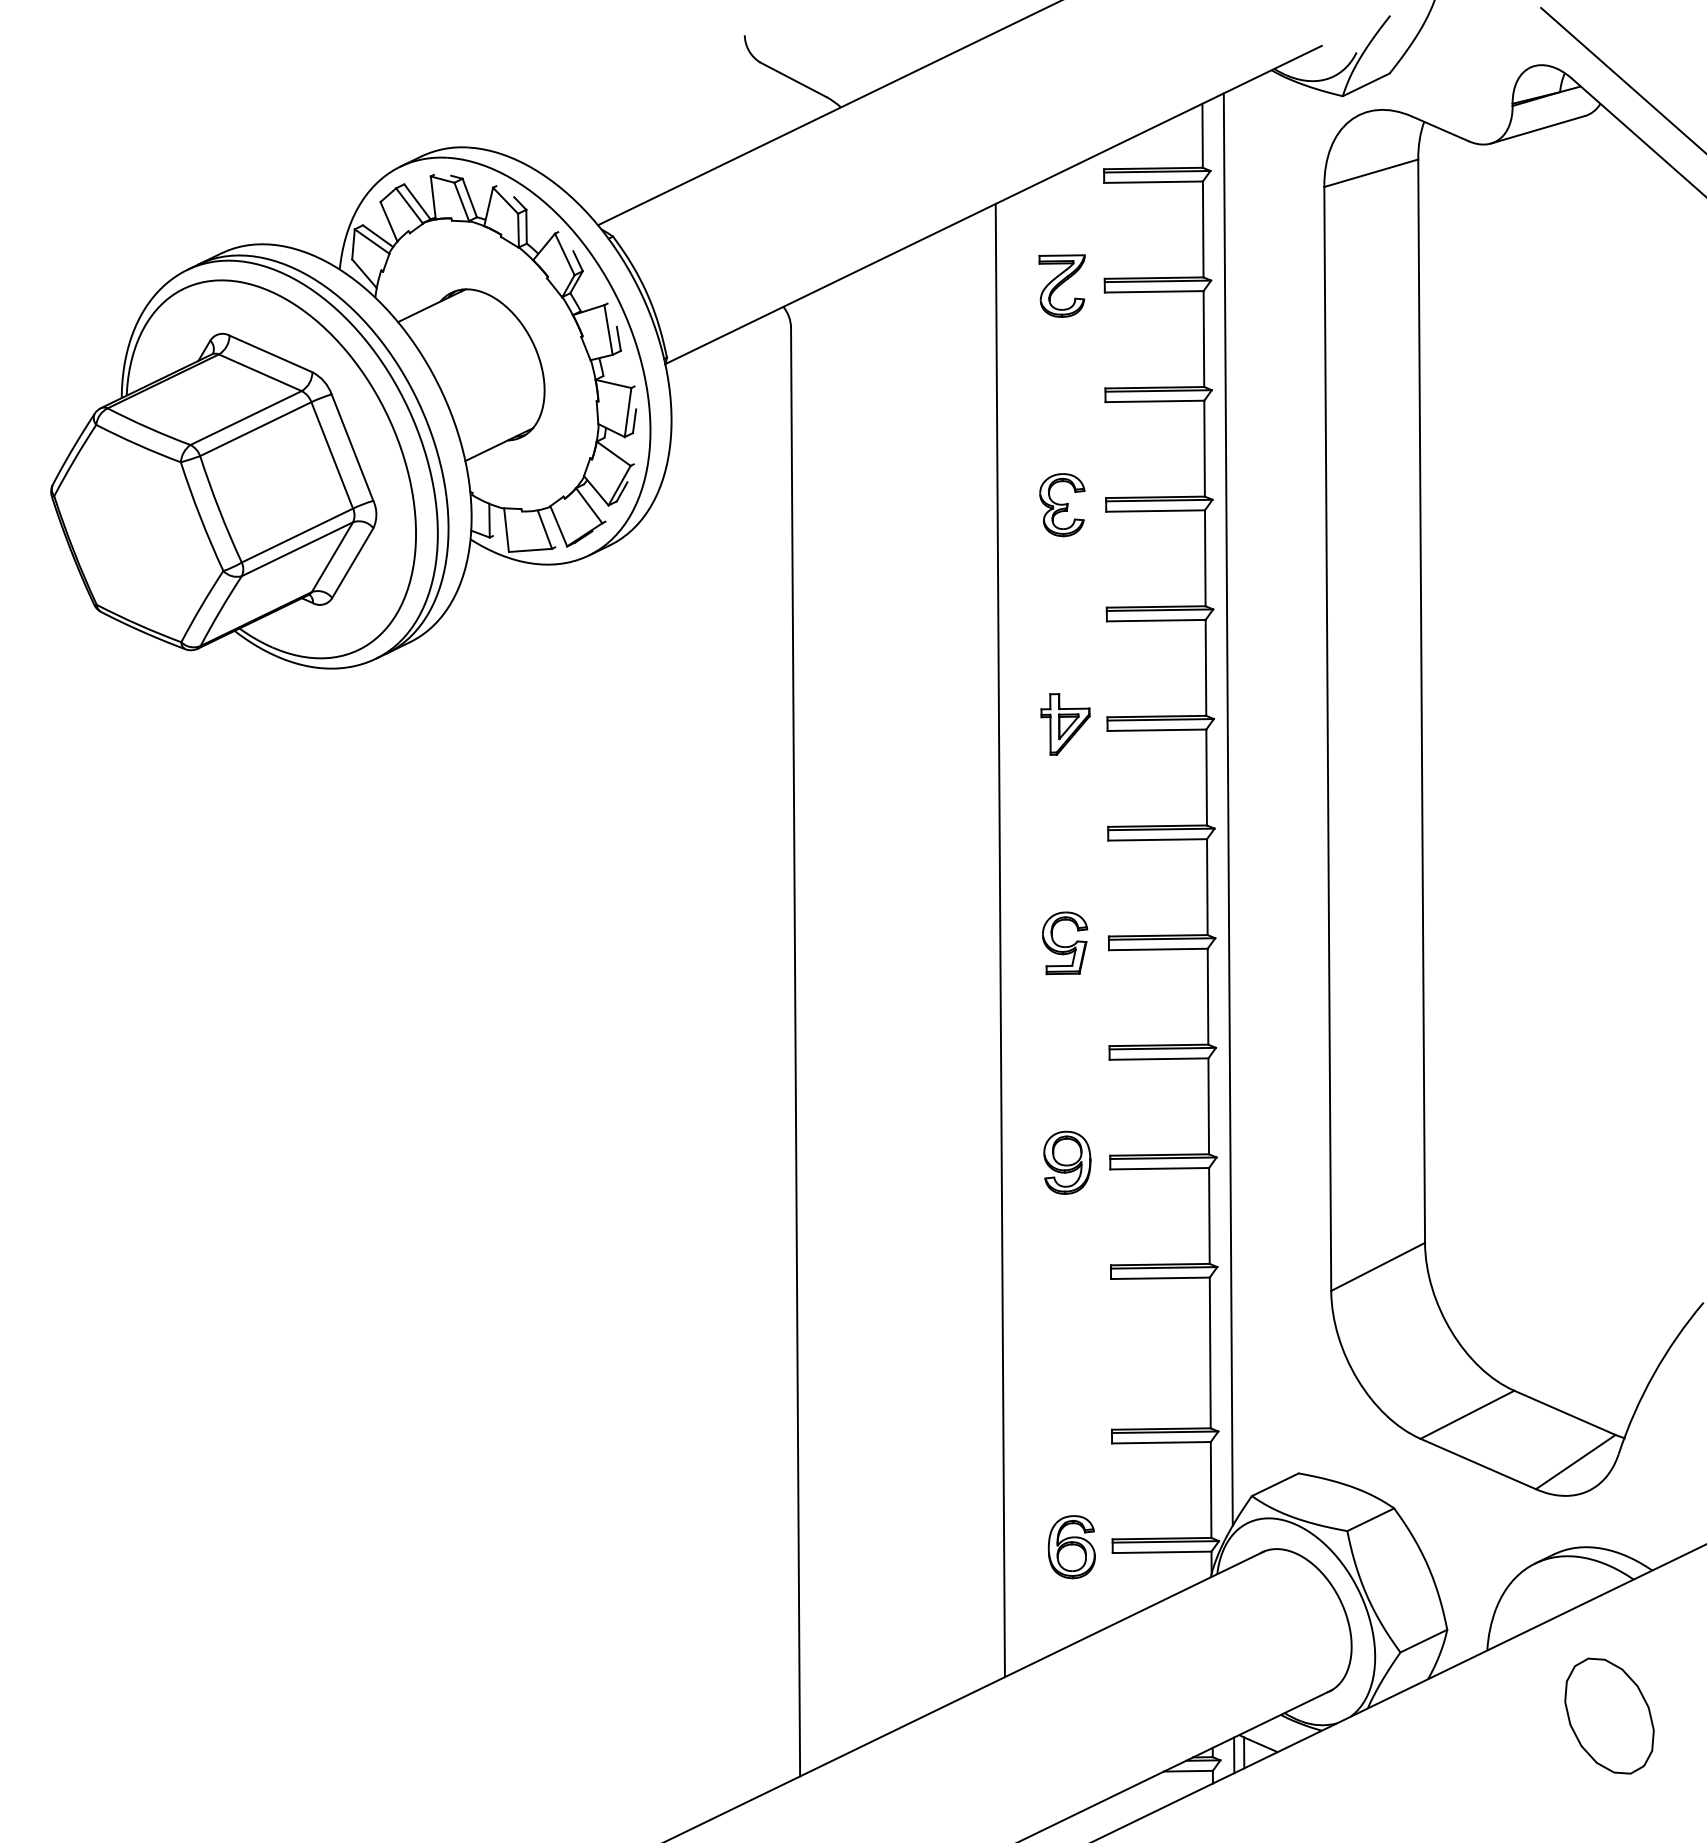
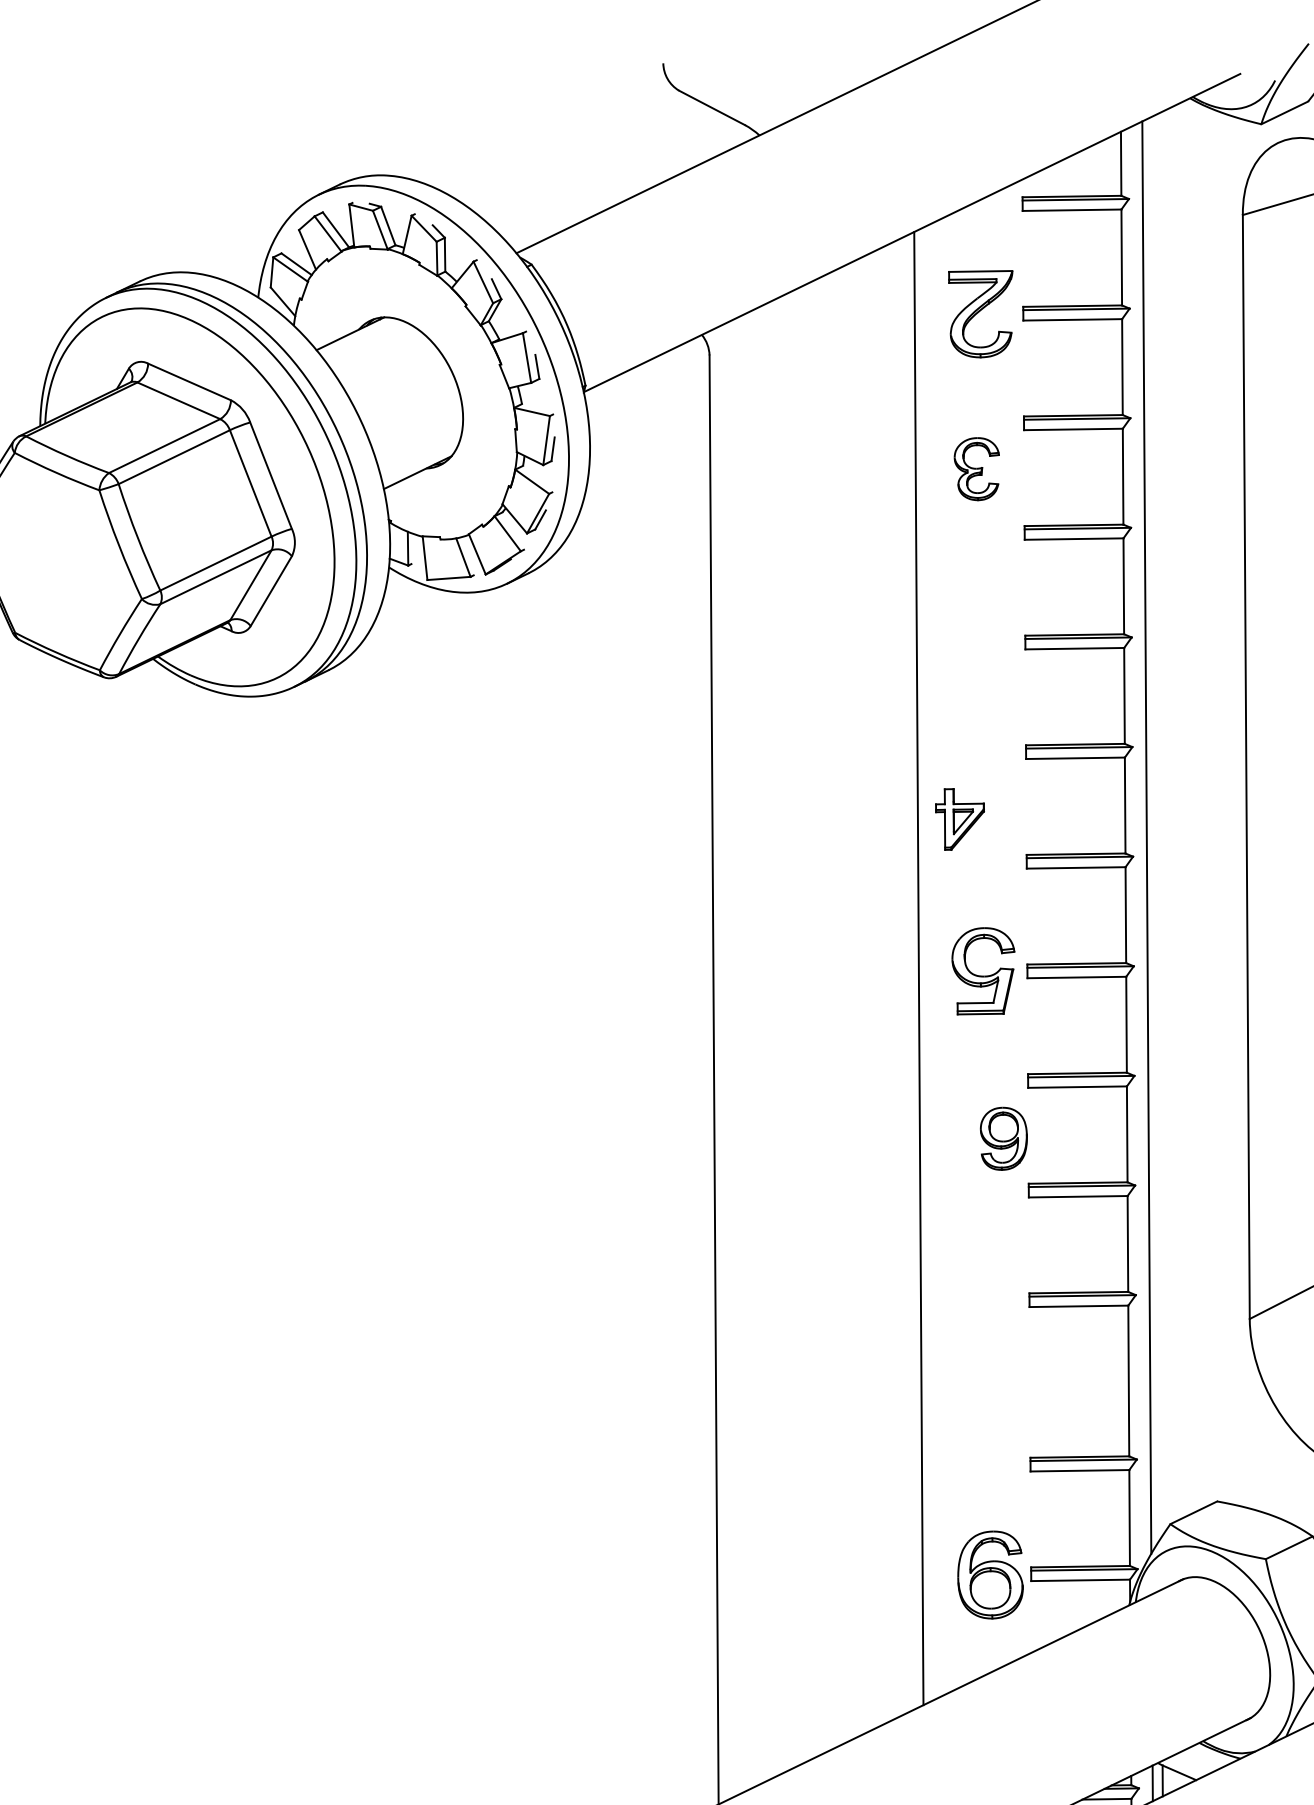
part: (1061, 285) -> (980, 313), size x1.4
part: (1062, 505) -> (977, 469), moved
part: (1065, 724) -> (960, 819), moved
part: (1065, 943) -> (984, 971), size x1.4
part: (1067, 1162) -> (1004, 1138), moved
part: (1071, 1547) -> (990, 1575), size x1.4

